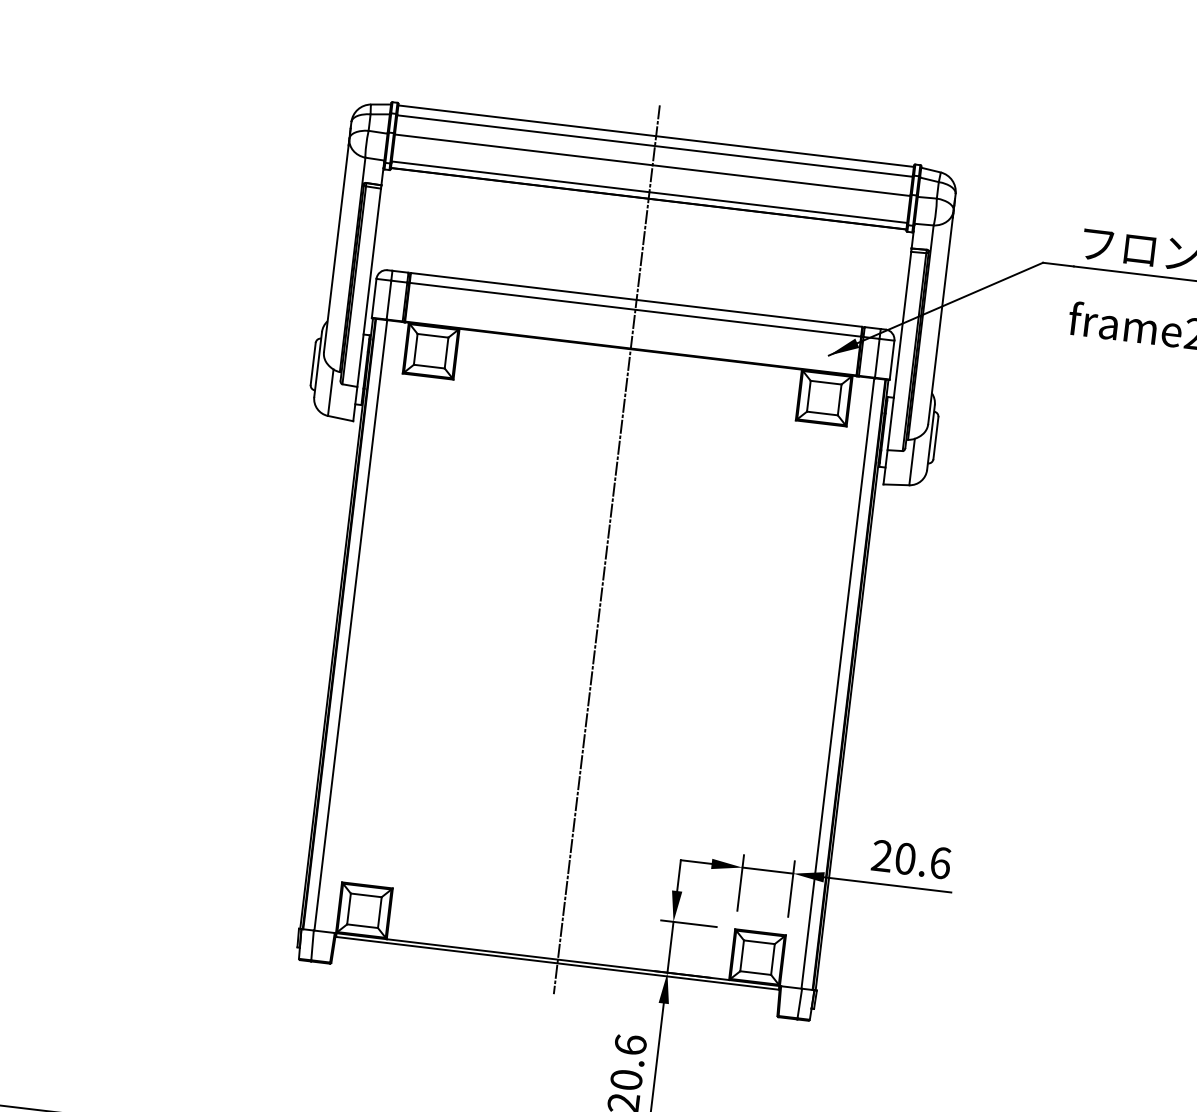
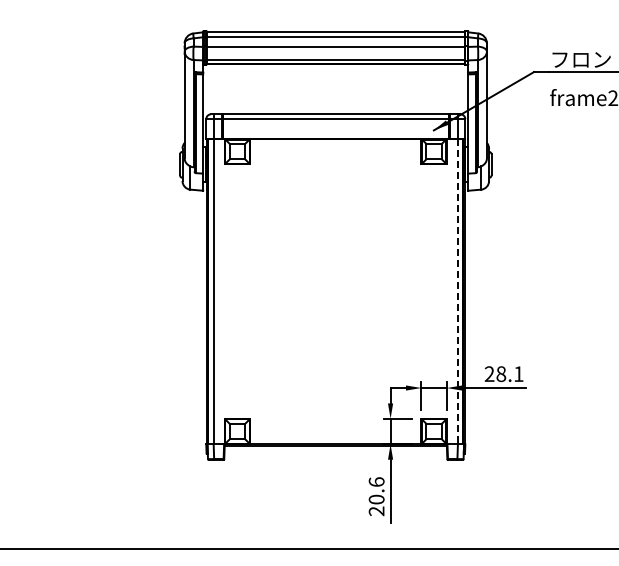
line: (606, 548) -> (335, 238), removed
line: (837, 683) -> (457, 291), solid -> dashed
text: (921, 861) -> (509, 374), 20.6 -> 28.1

